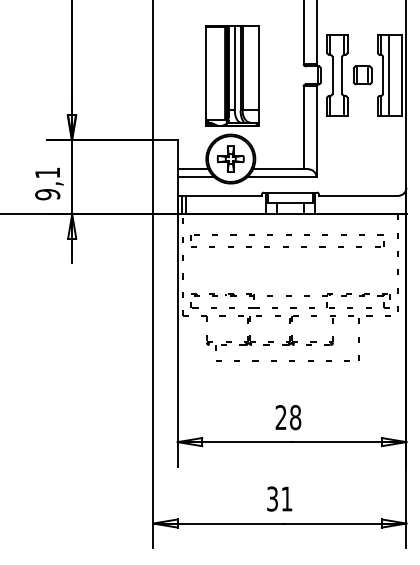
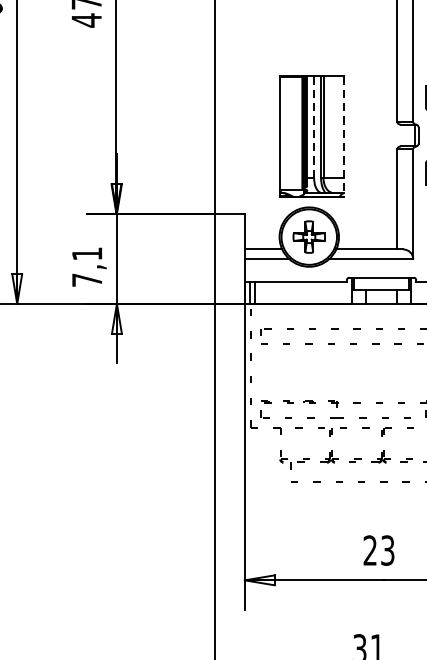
line: (234, 67) -> (313, 126), solid -> dashed
line: (259, 76) -> (344, 136), solid -> dashed
text: (47, 194) -> (86, 280), 9,1 -> 7,1
text: (295, 417) -> (387, 550), 28 -> 23

